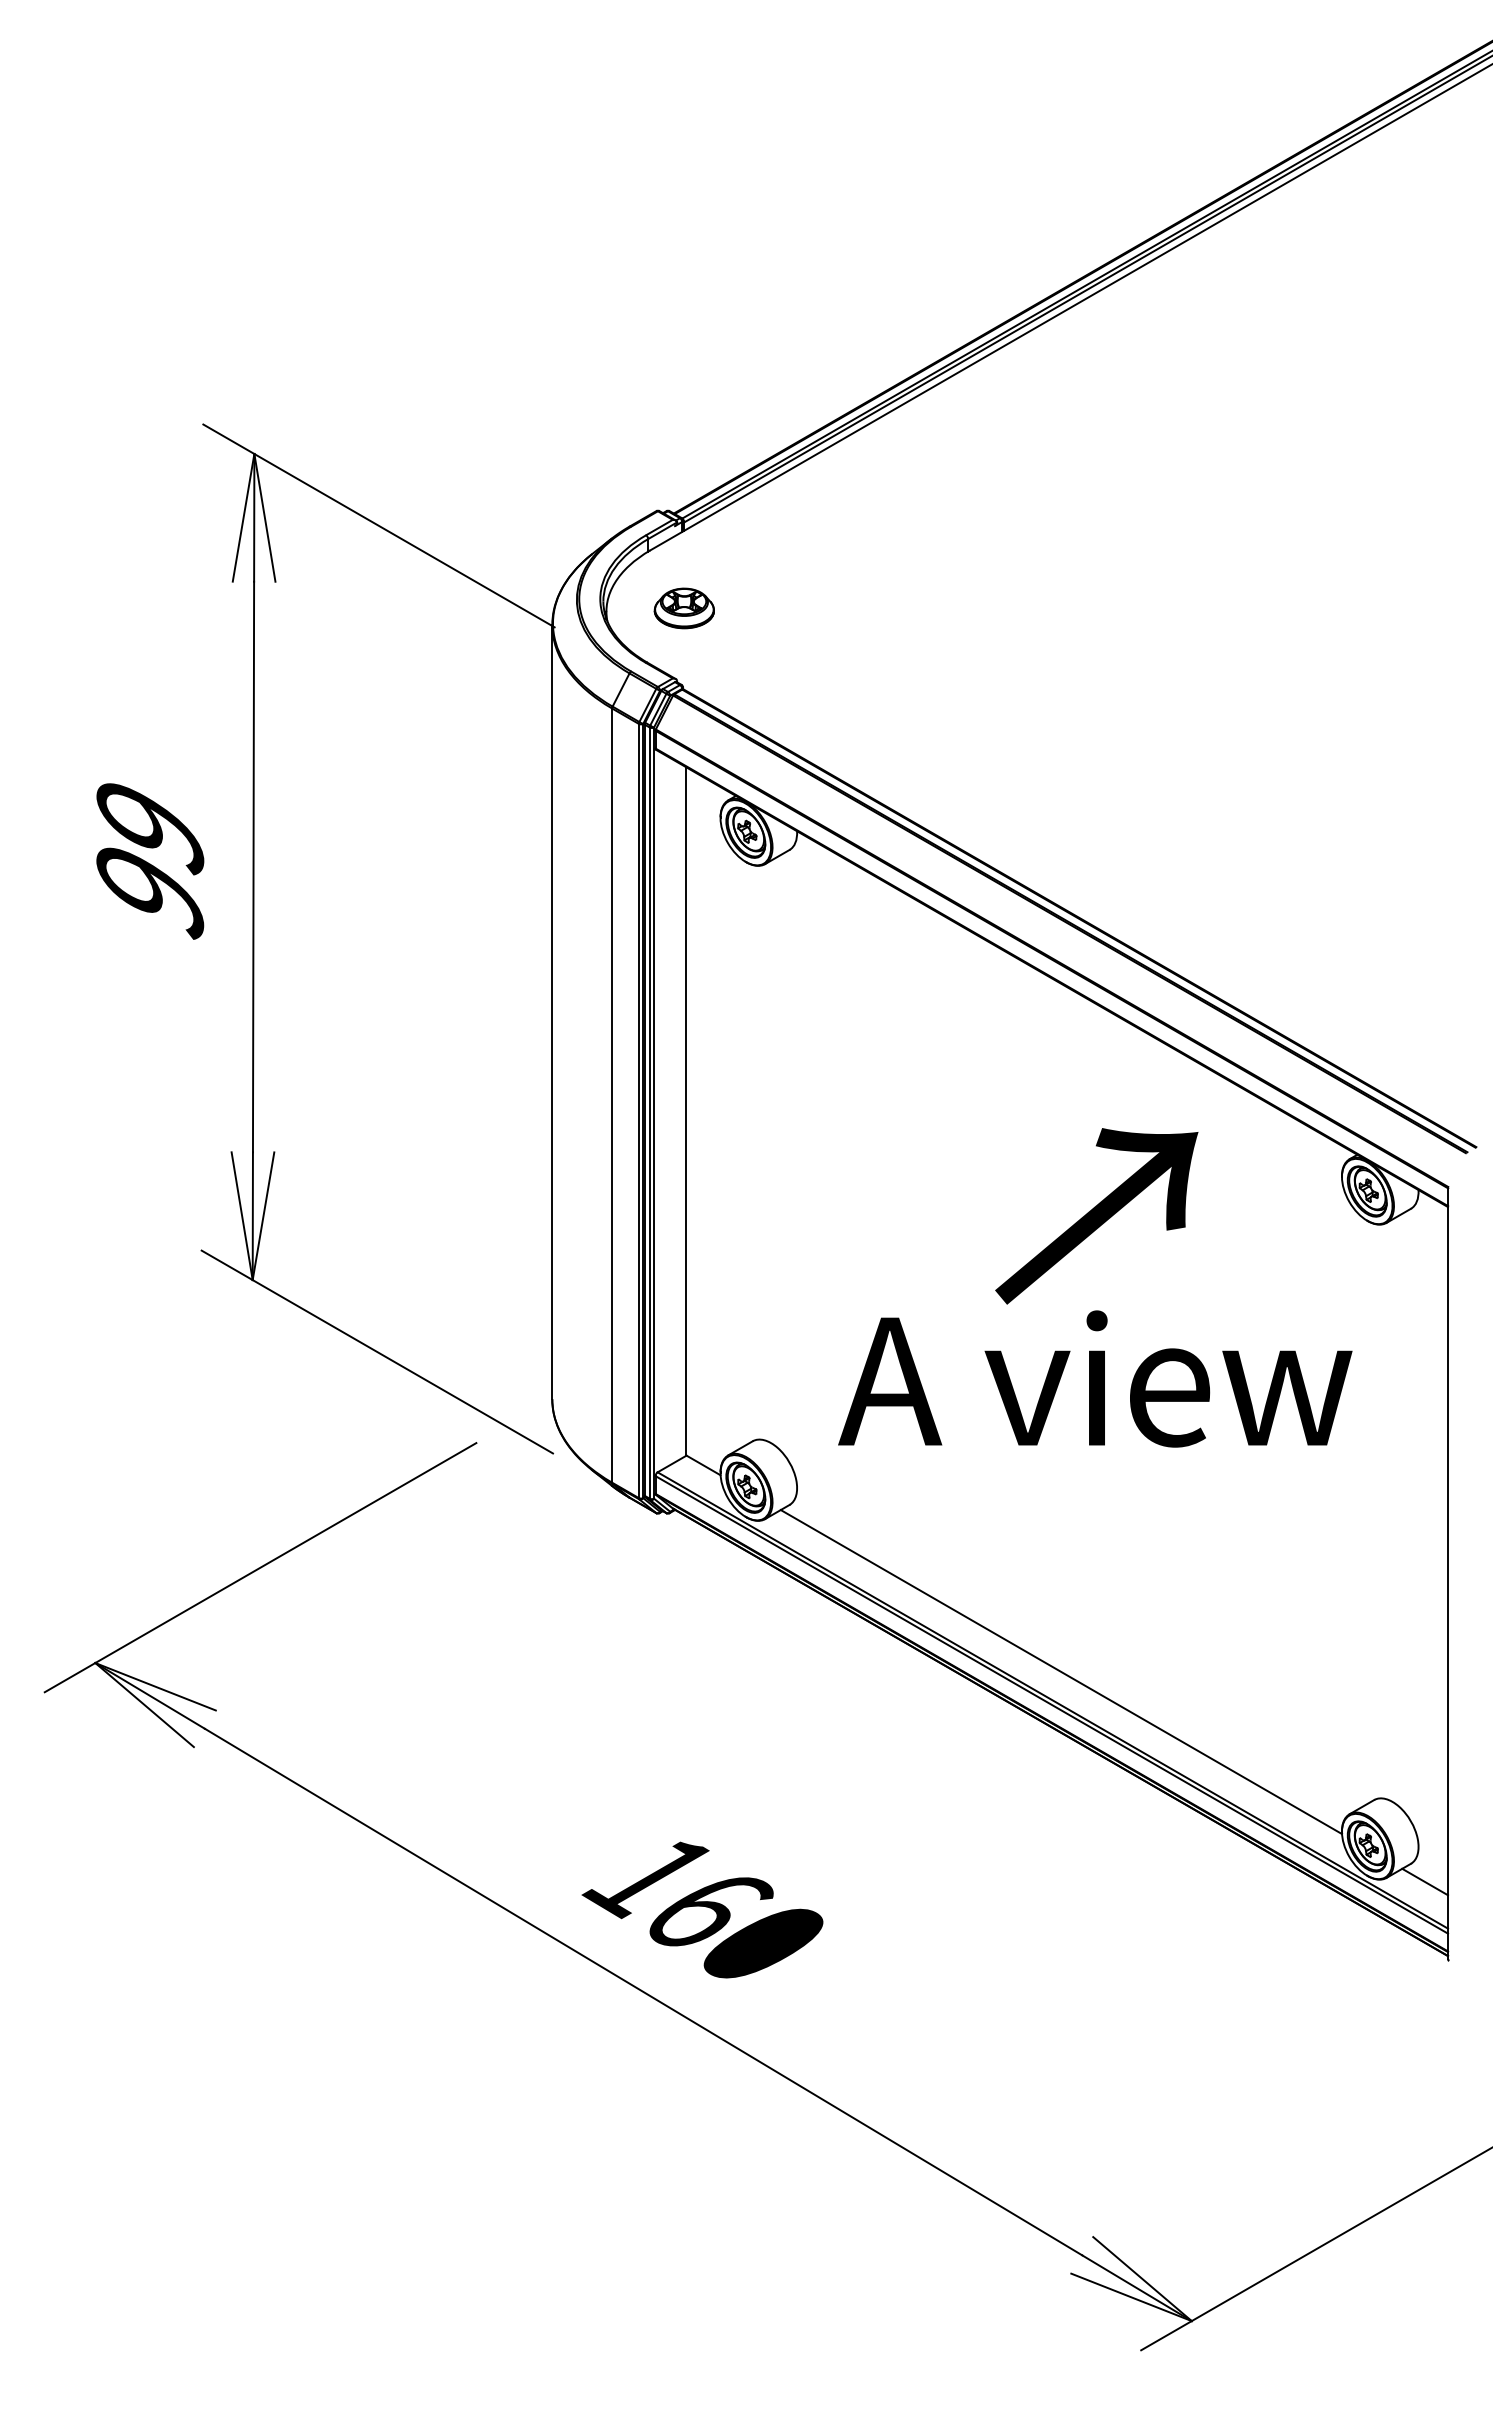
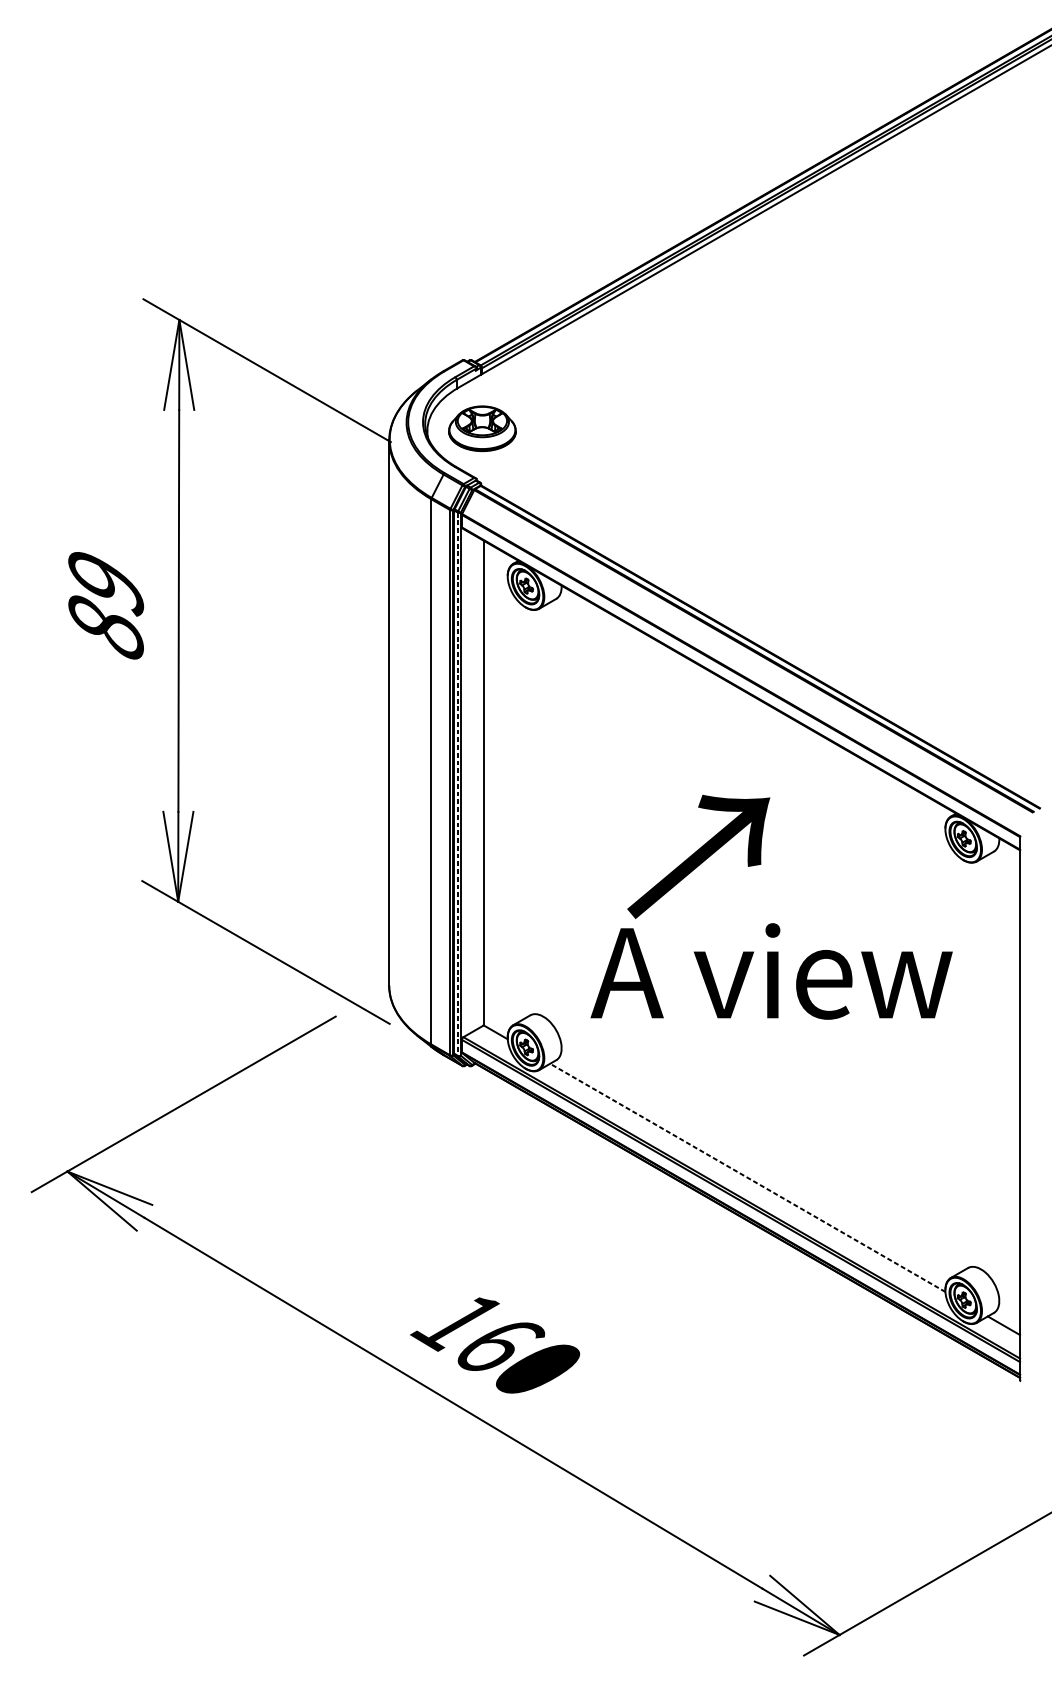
part: (683, 608) -> (481, 428), size x1.6
text: (150, 892) -> (106, 628), 99 -> 89
line: (649, 1113) -> (457, 784), solid -> dashed
text: (1096, 1216) -> (698, 857), moved
line: (1060, 1671) -> (747, 1177), solid -> dashed

